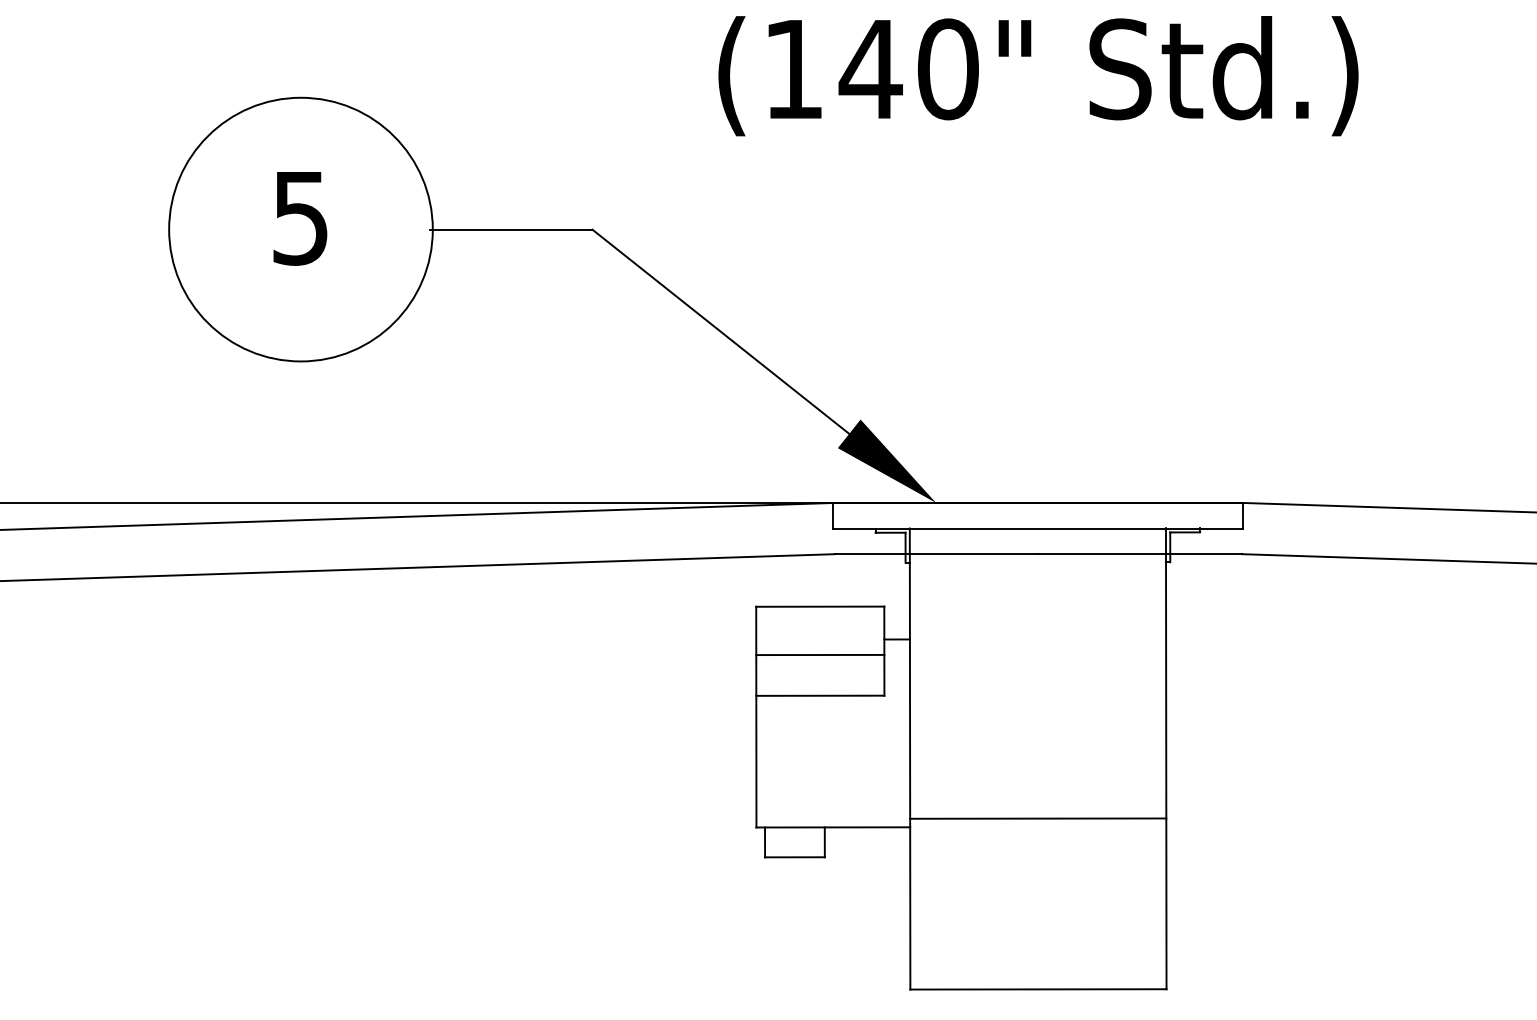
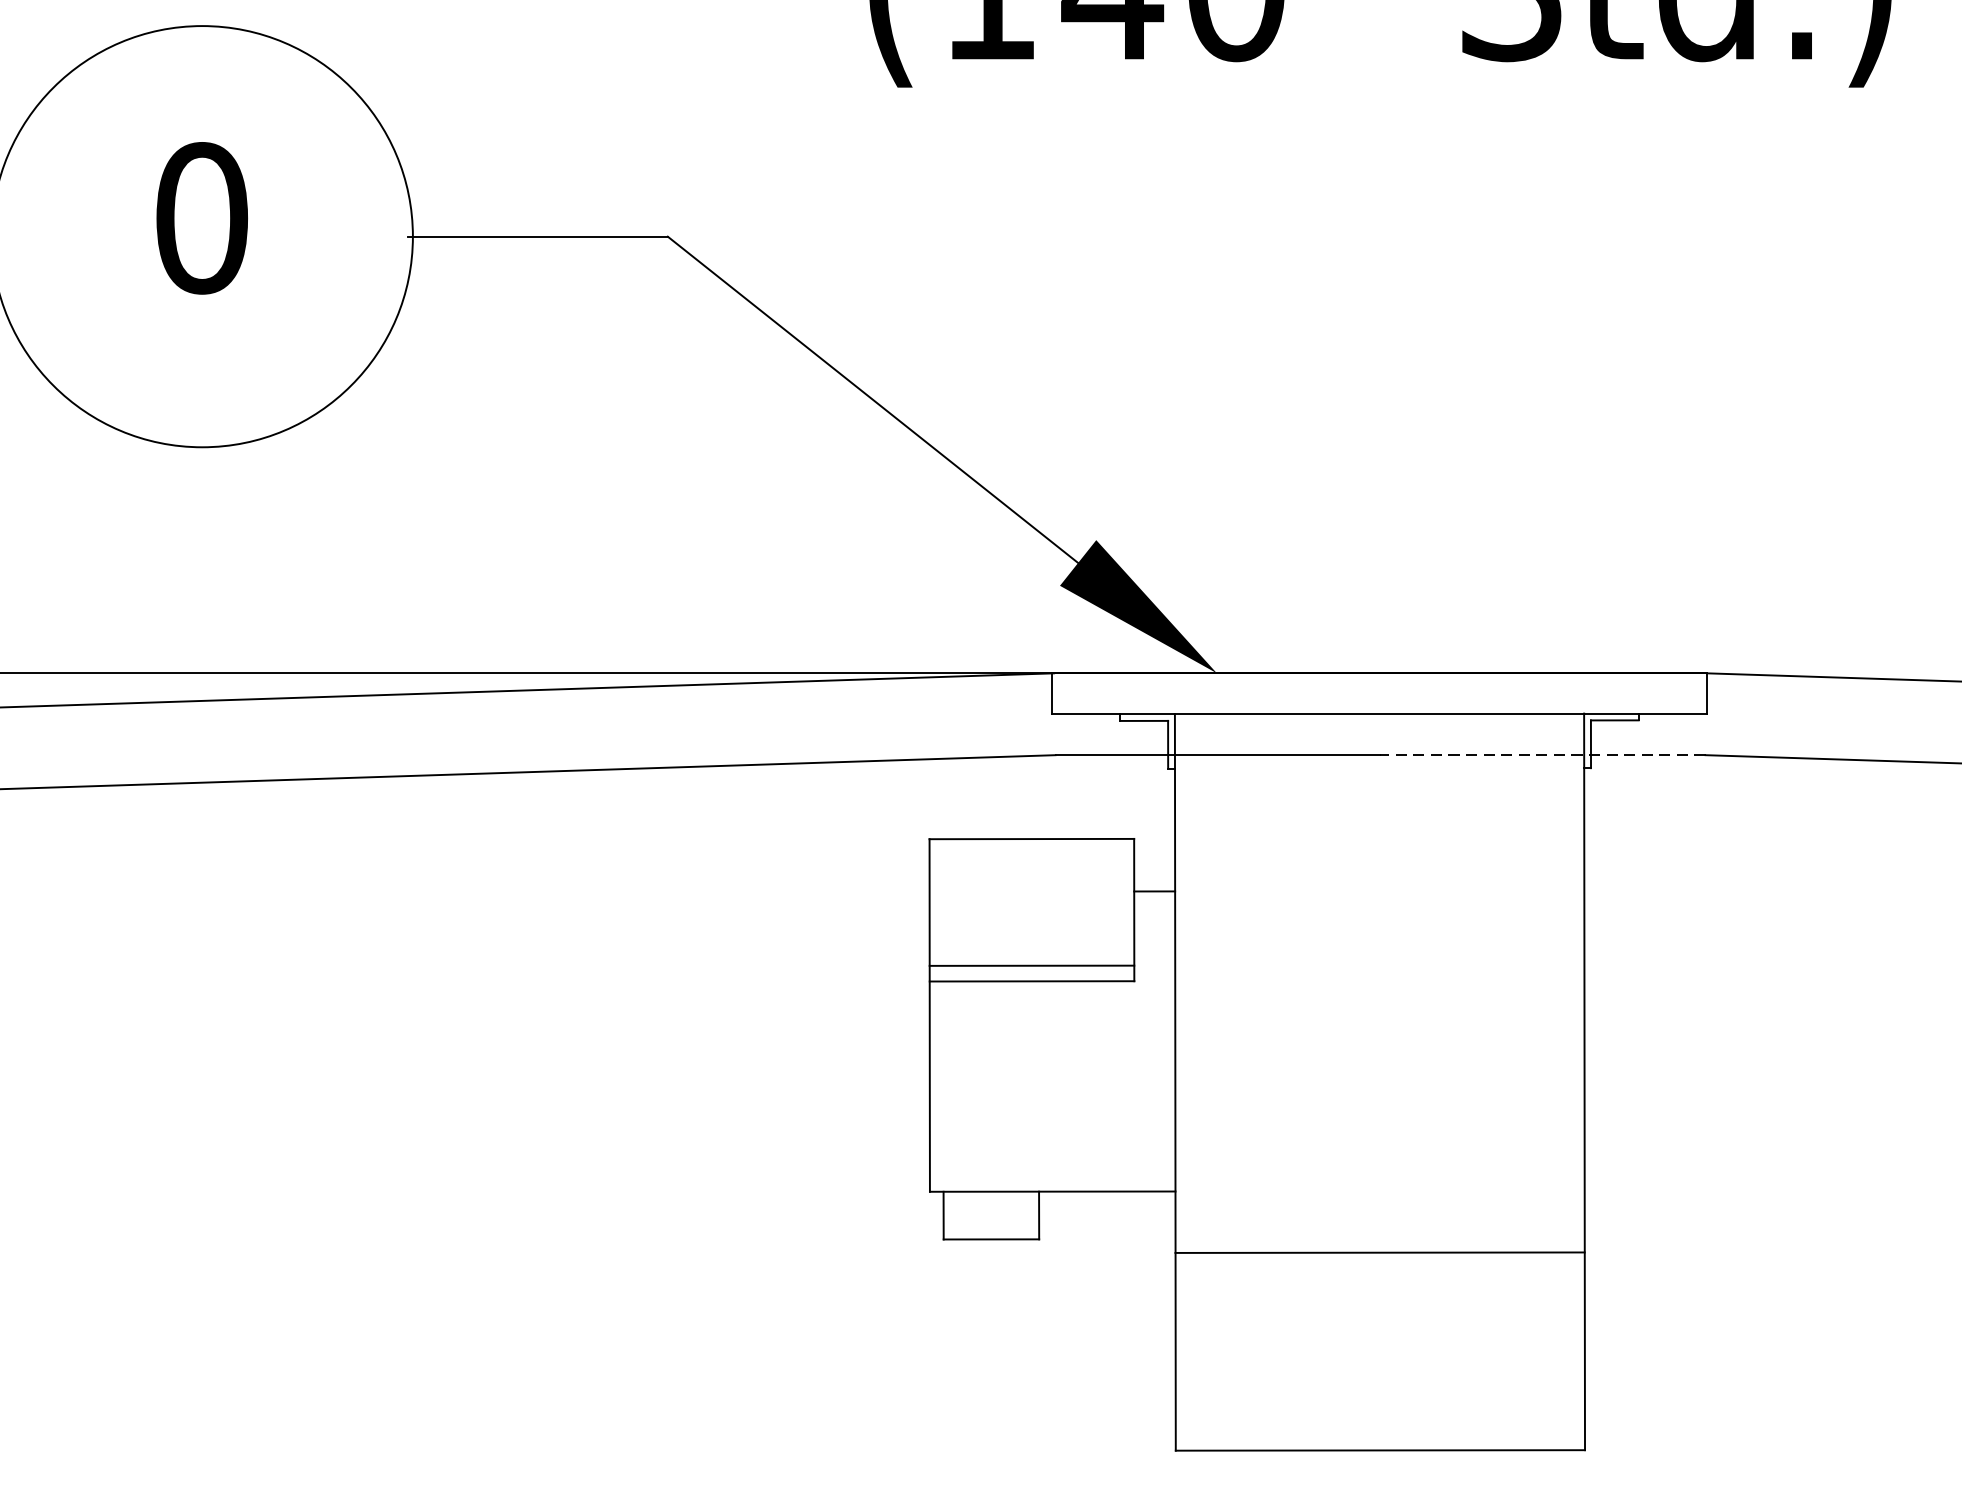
text: (300, 217) -> (201, 217), 5 -> 0
line: (1140, 554) -> (1543, 755), solid -> dashed
line: (820, 654) -> (1032, 964), moved
line: (1038, 818) -> (1380, 1252), moved

